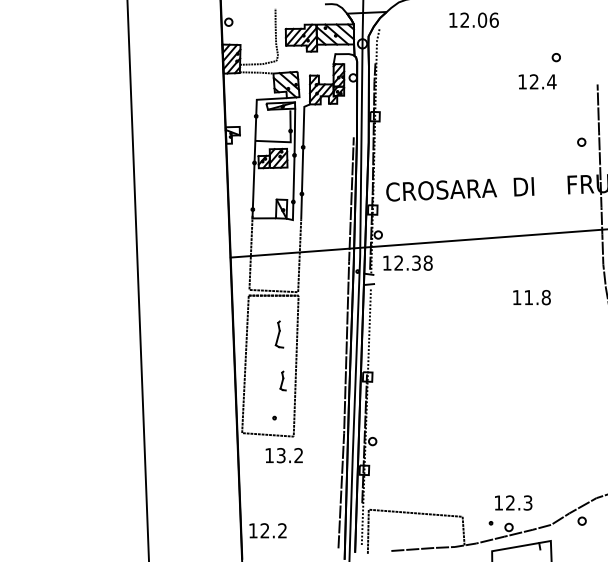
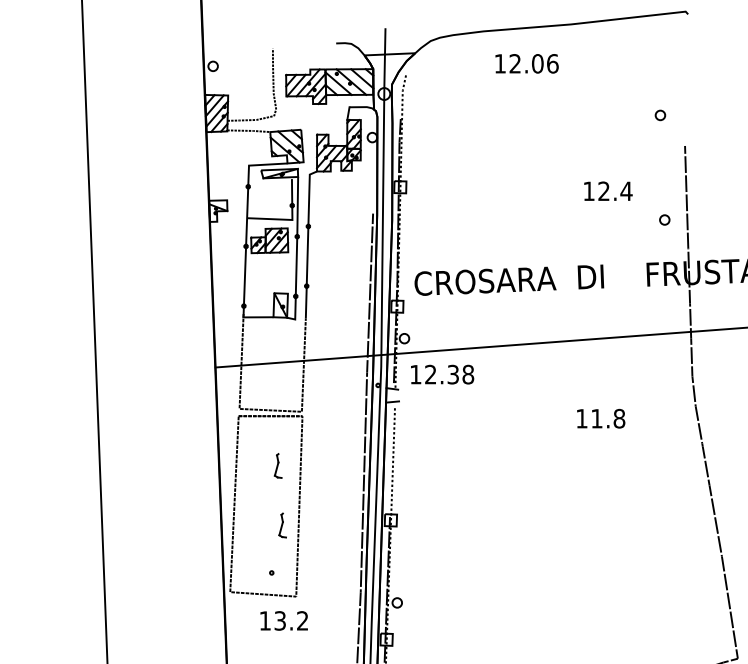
part: (555, 57) -> (659, 115), moved
text: (537, 81) -> (608, 190), moved
part: (279, 334) -> (278, 465), size x0.71

